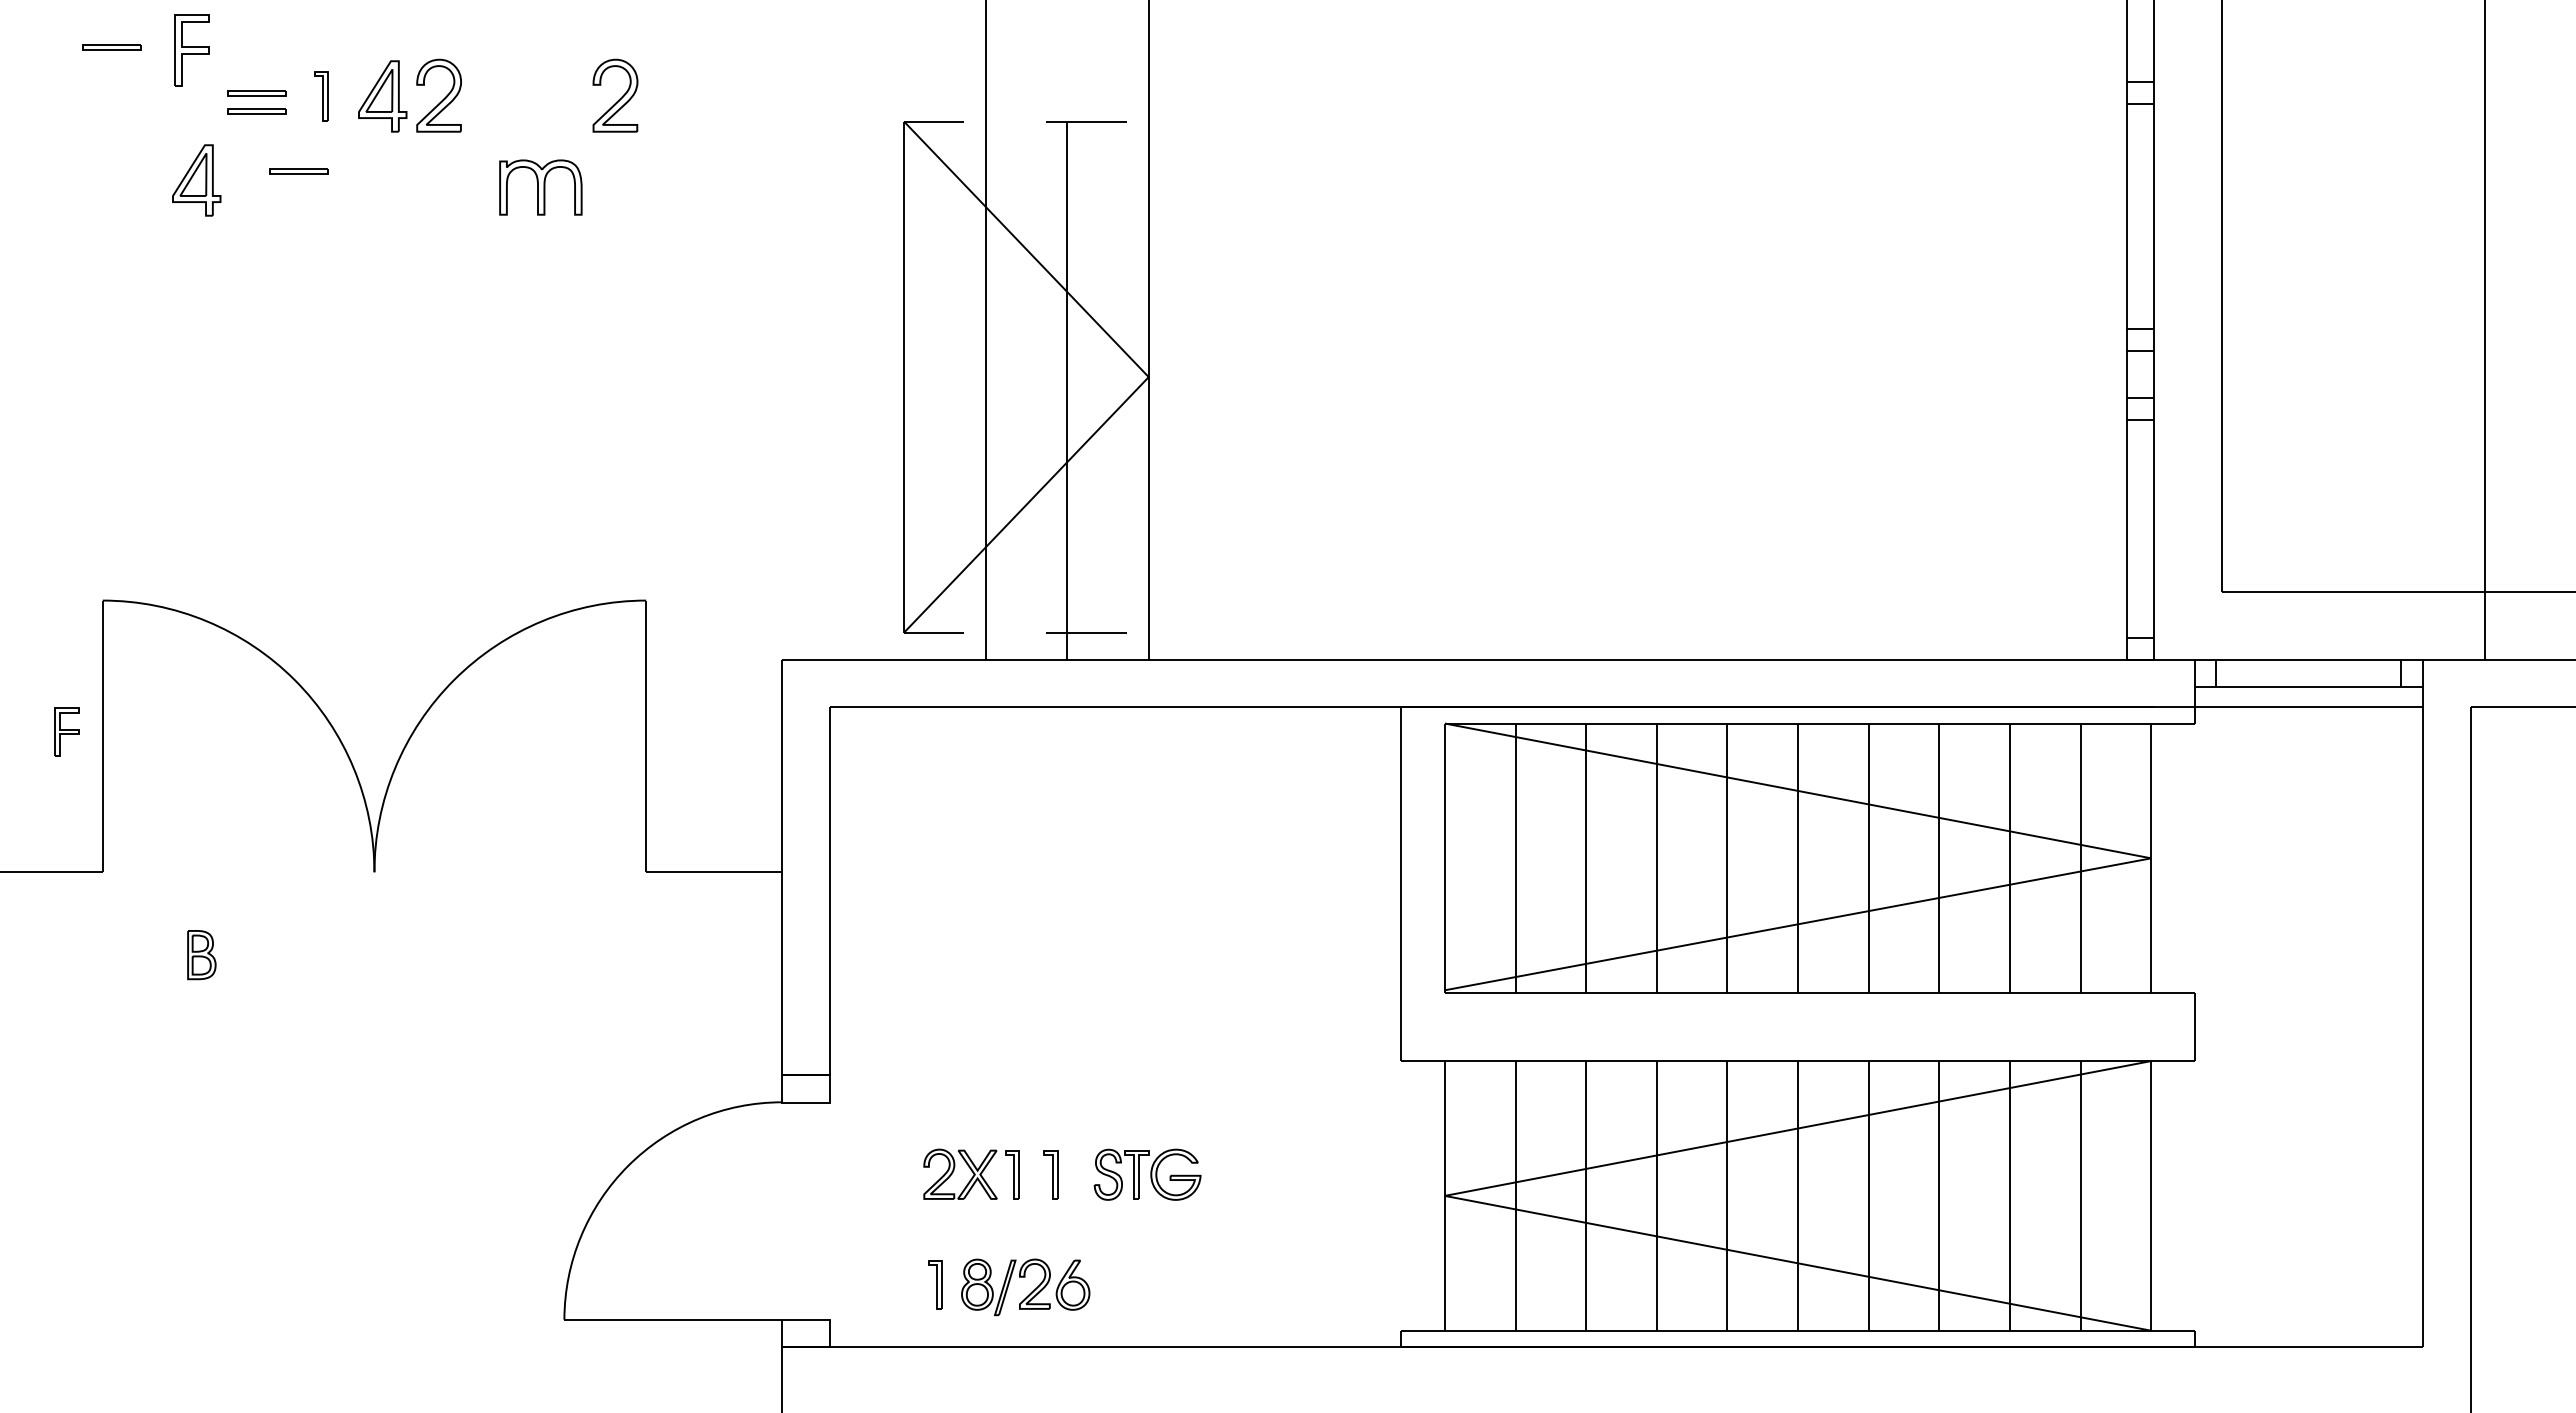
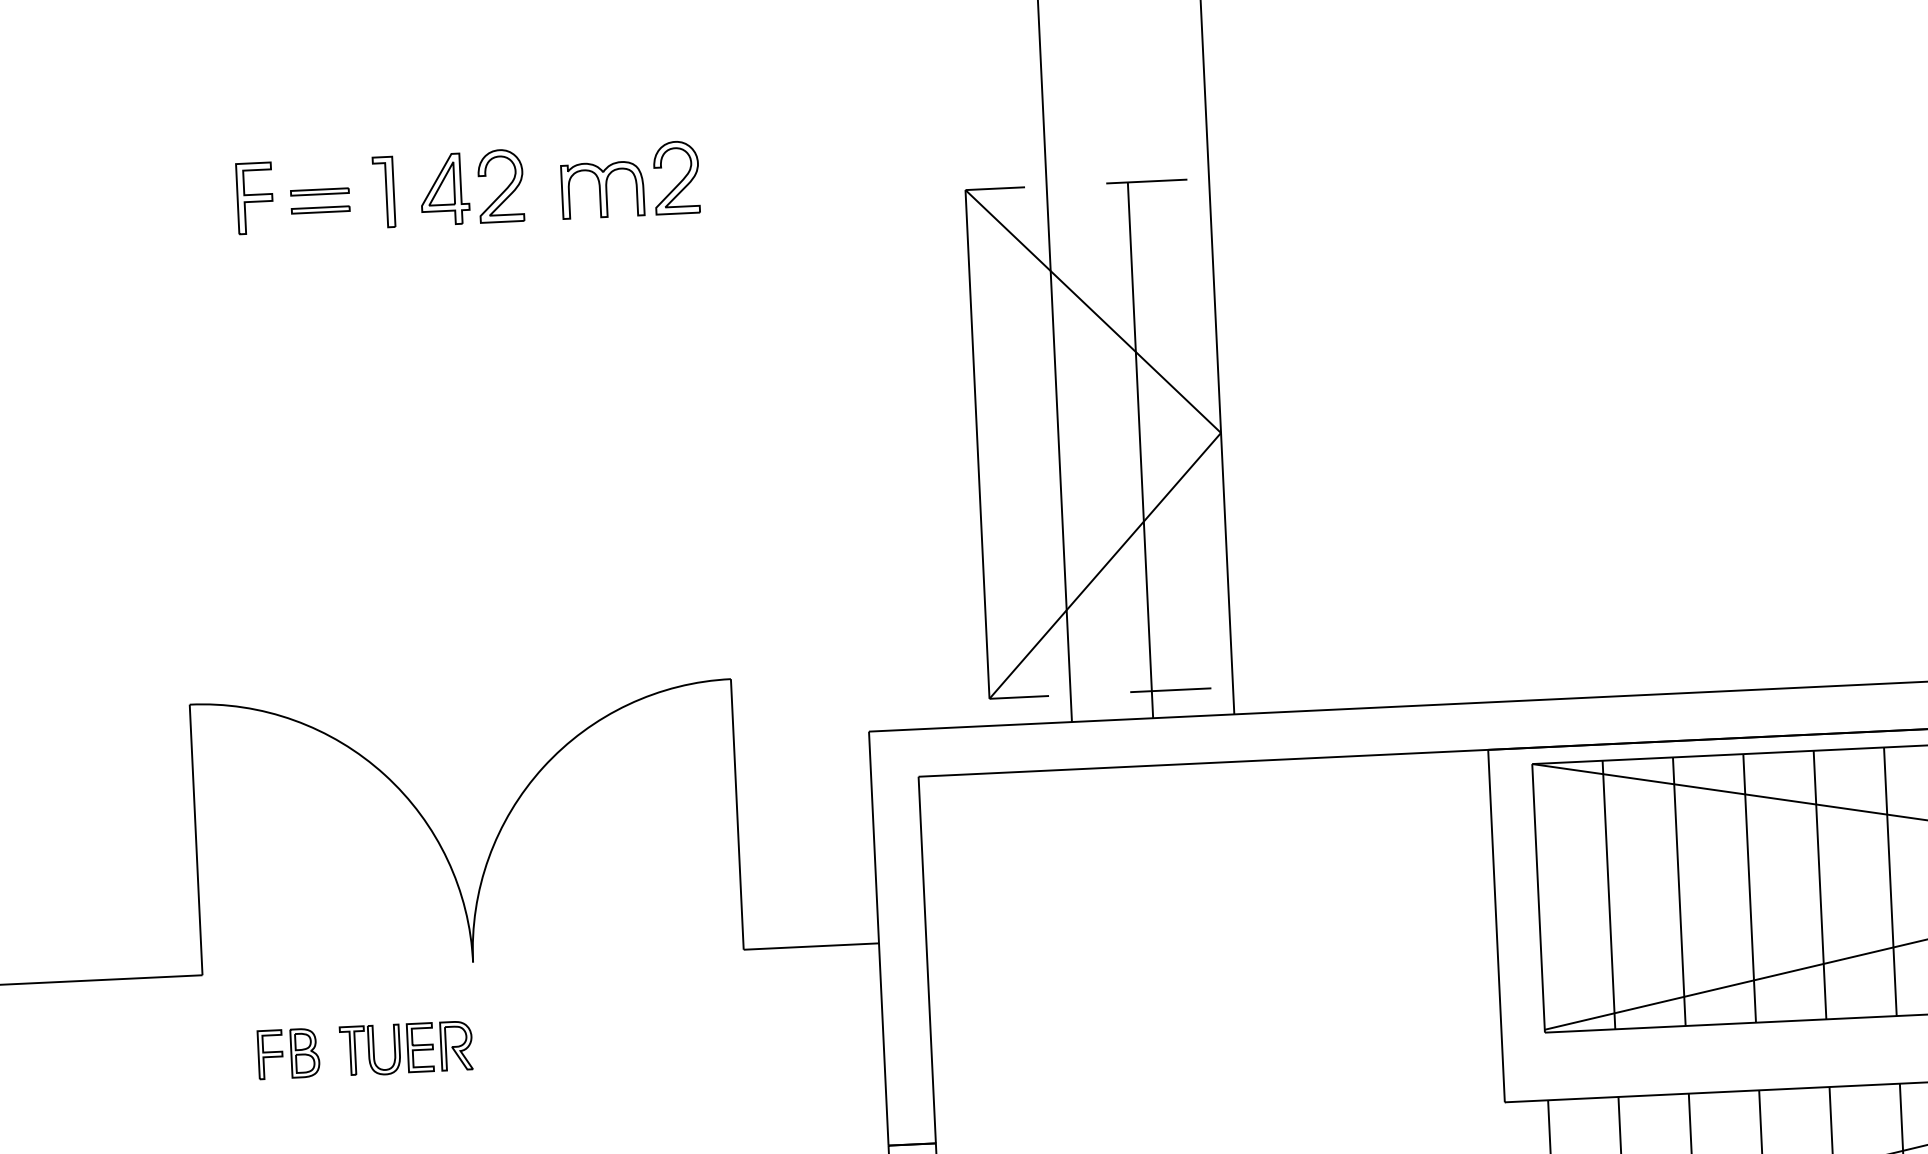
part: (111, 47) -> (172, 153), removed
part: (191, 50) -> (254, 198), moved
part: (321, 96) -> (383, 192), size x1.43
part: (298, 171) -> (364, 268), removed
part: (196, 180) -> (263, 281), removed
part: (540, 187) -> (602, 190), moved
part: (66, 731) -> (269, 1054), moved
part: (303, 955) -> (406, 1048), added

